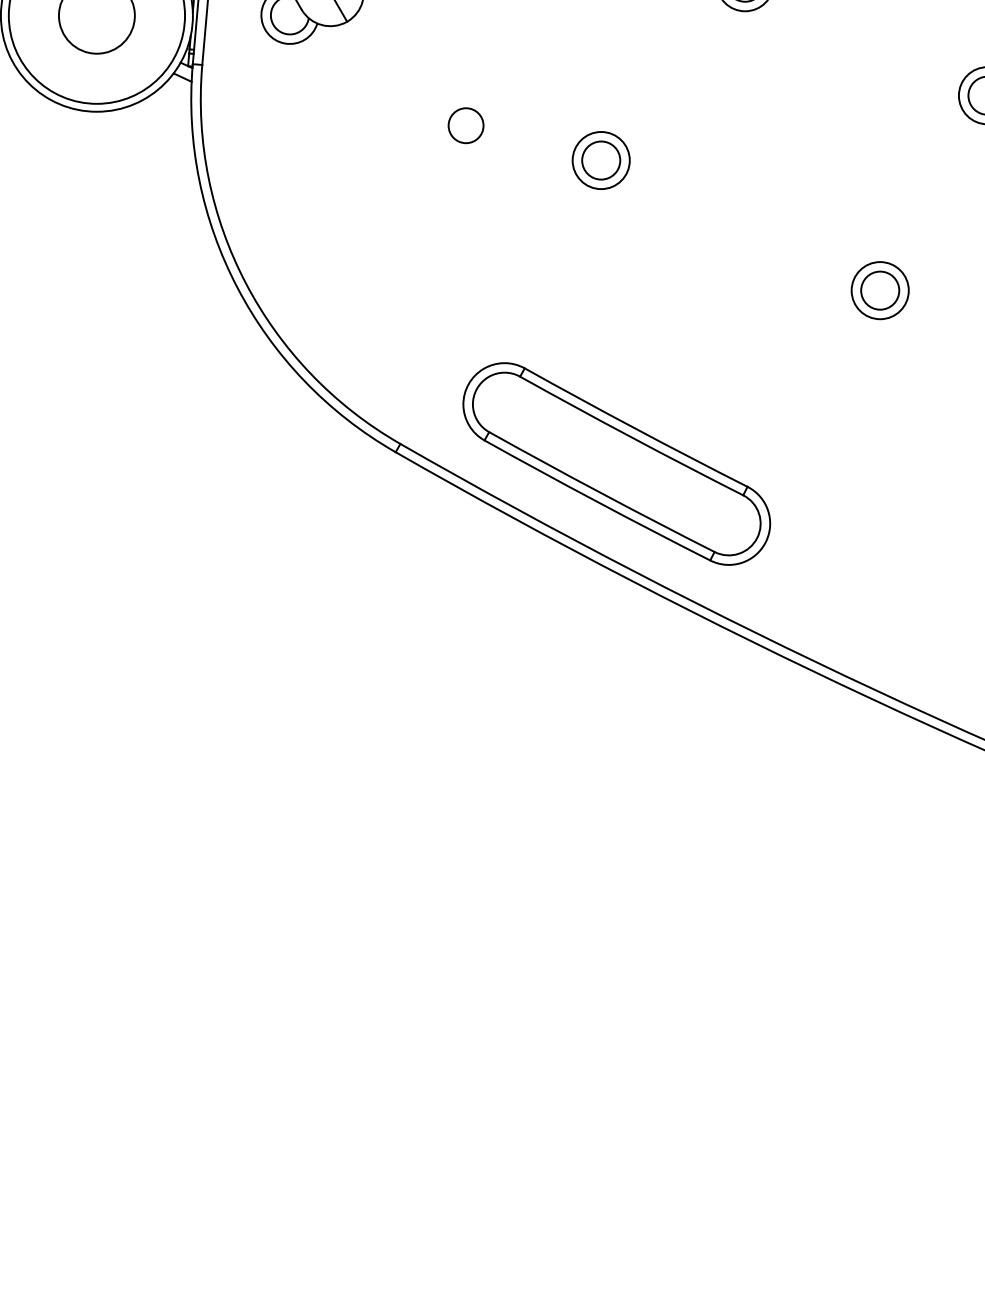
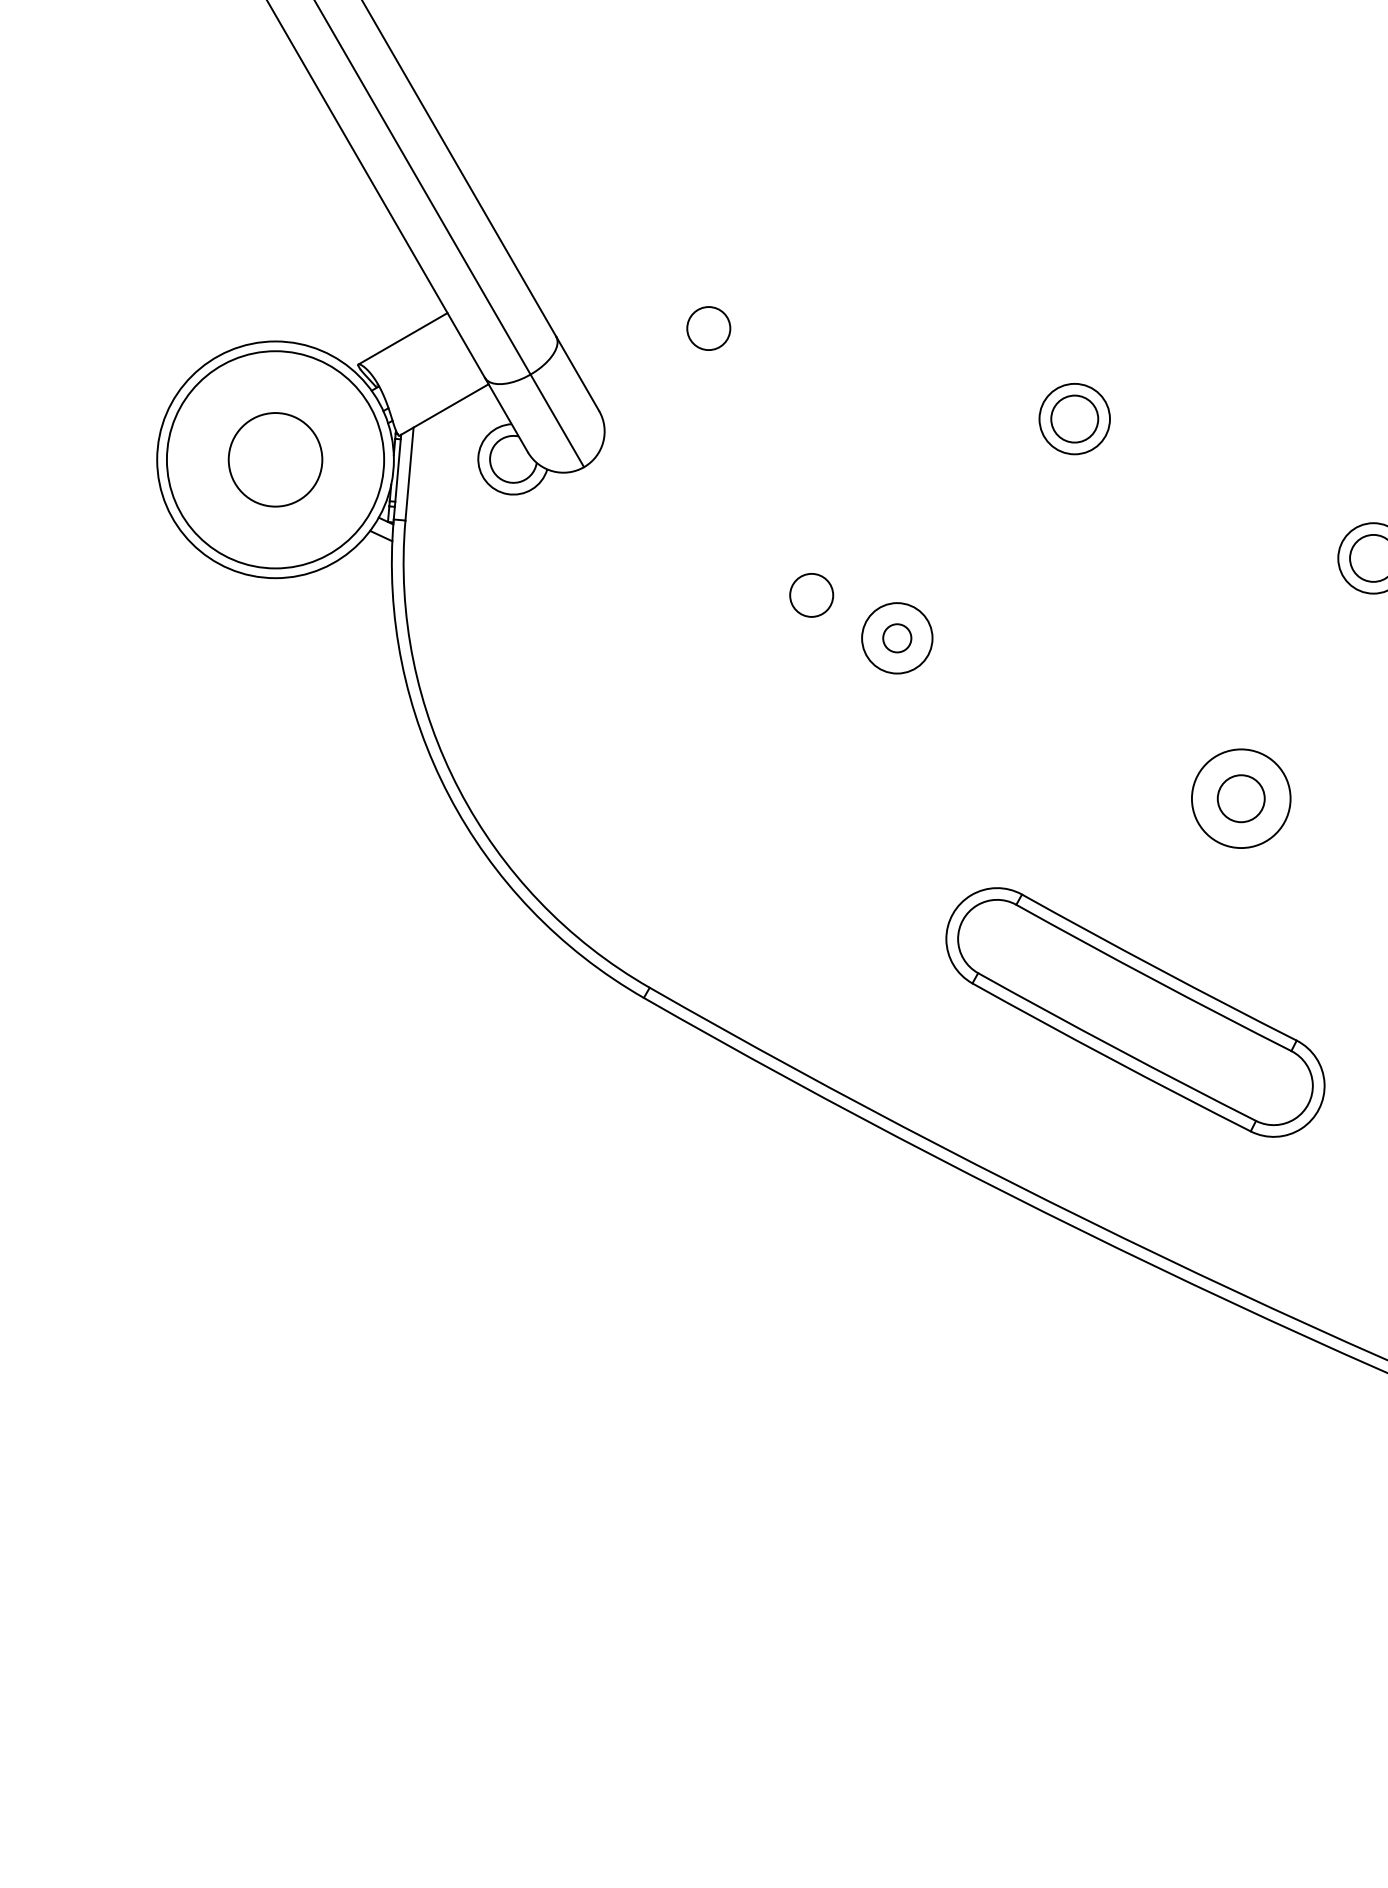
circle: (465, 125) -> (811, 595), moved
circle: (600, 159) -> (896, 637), size x0.6
circle: (880, 290) -> (1241, 798), size x1.4
part: (616, 464) -> (1135, 1012), moved

